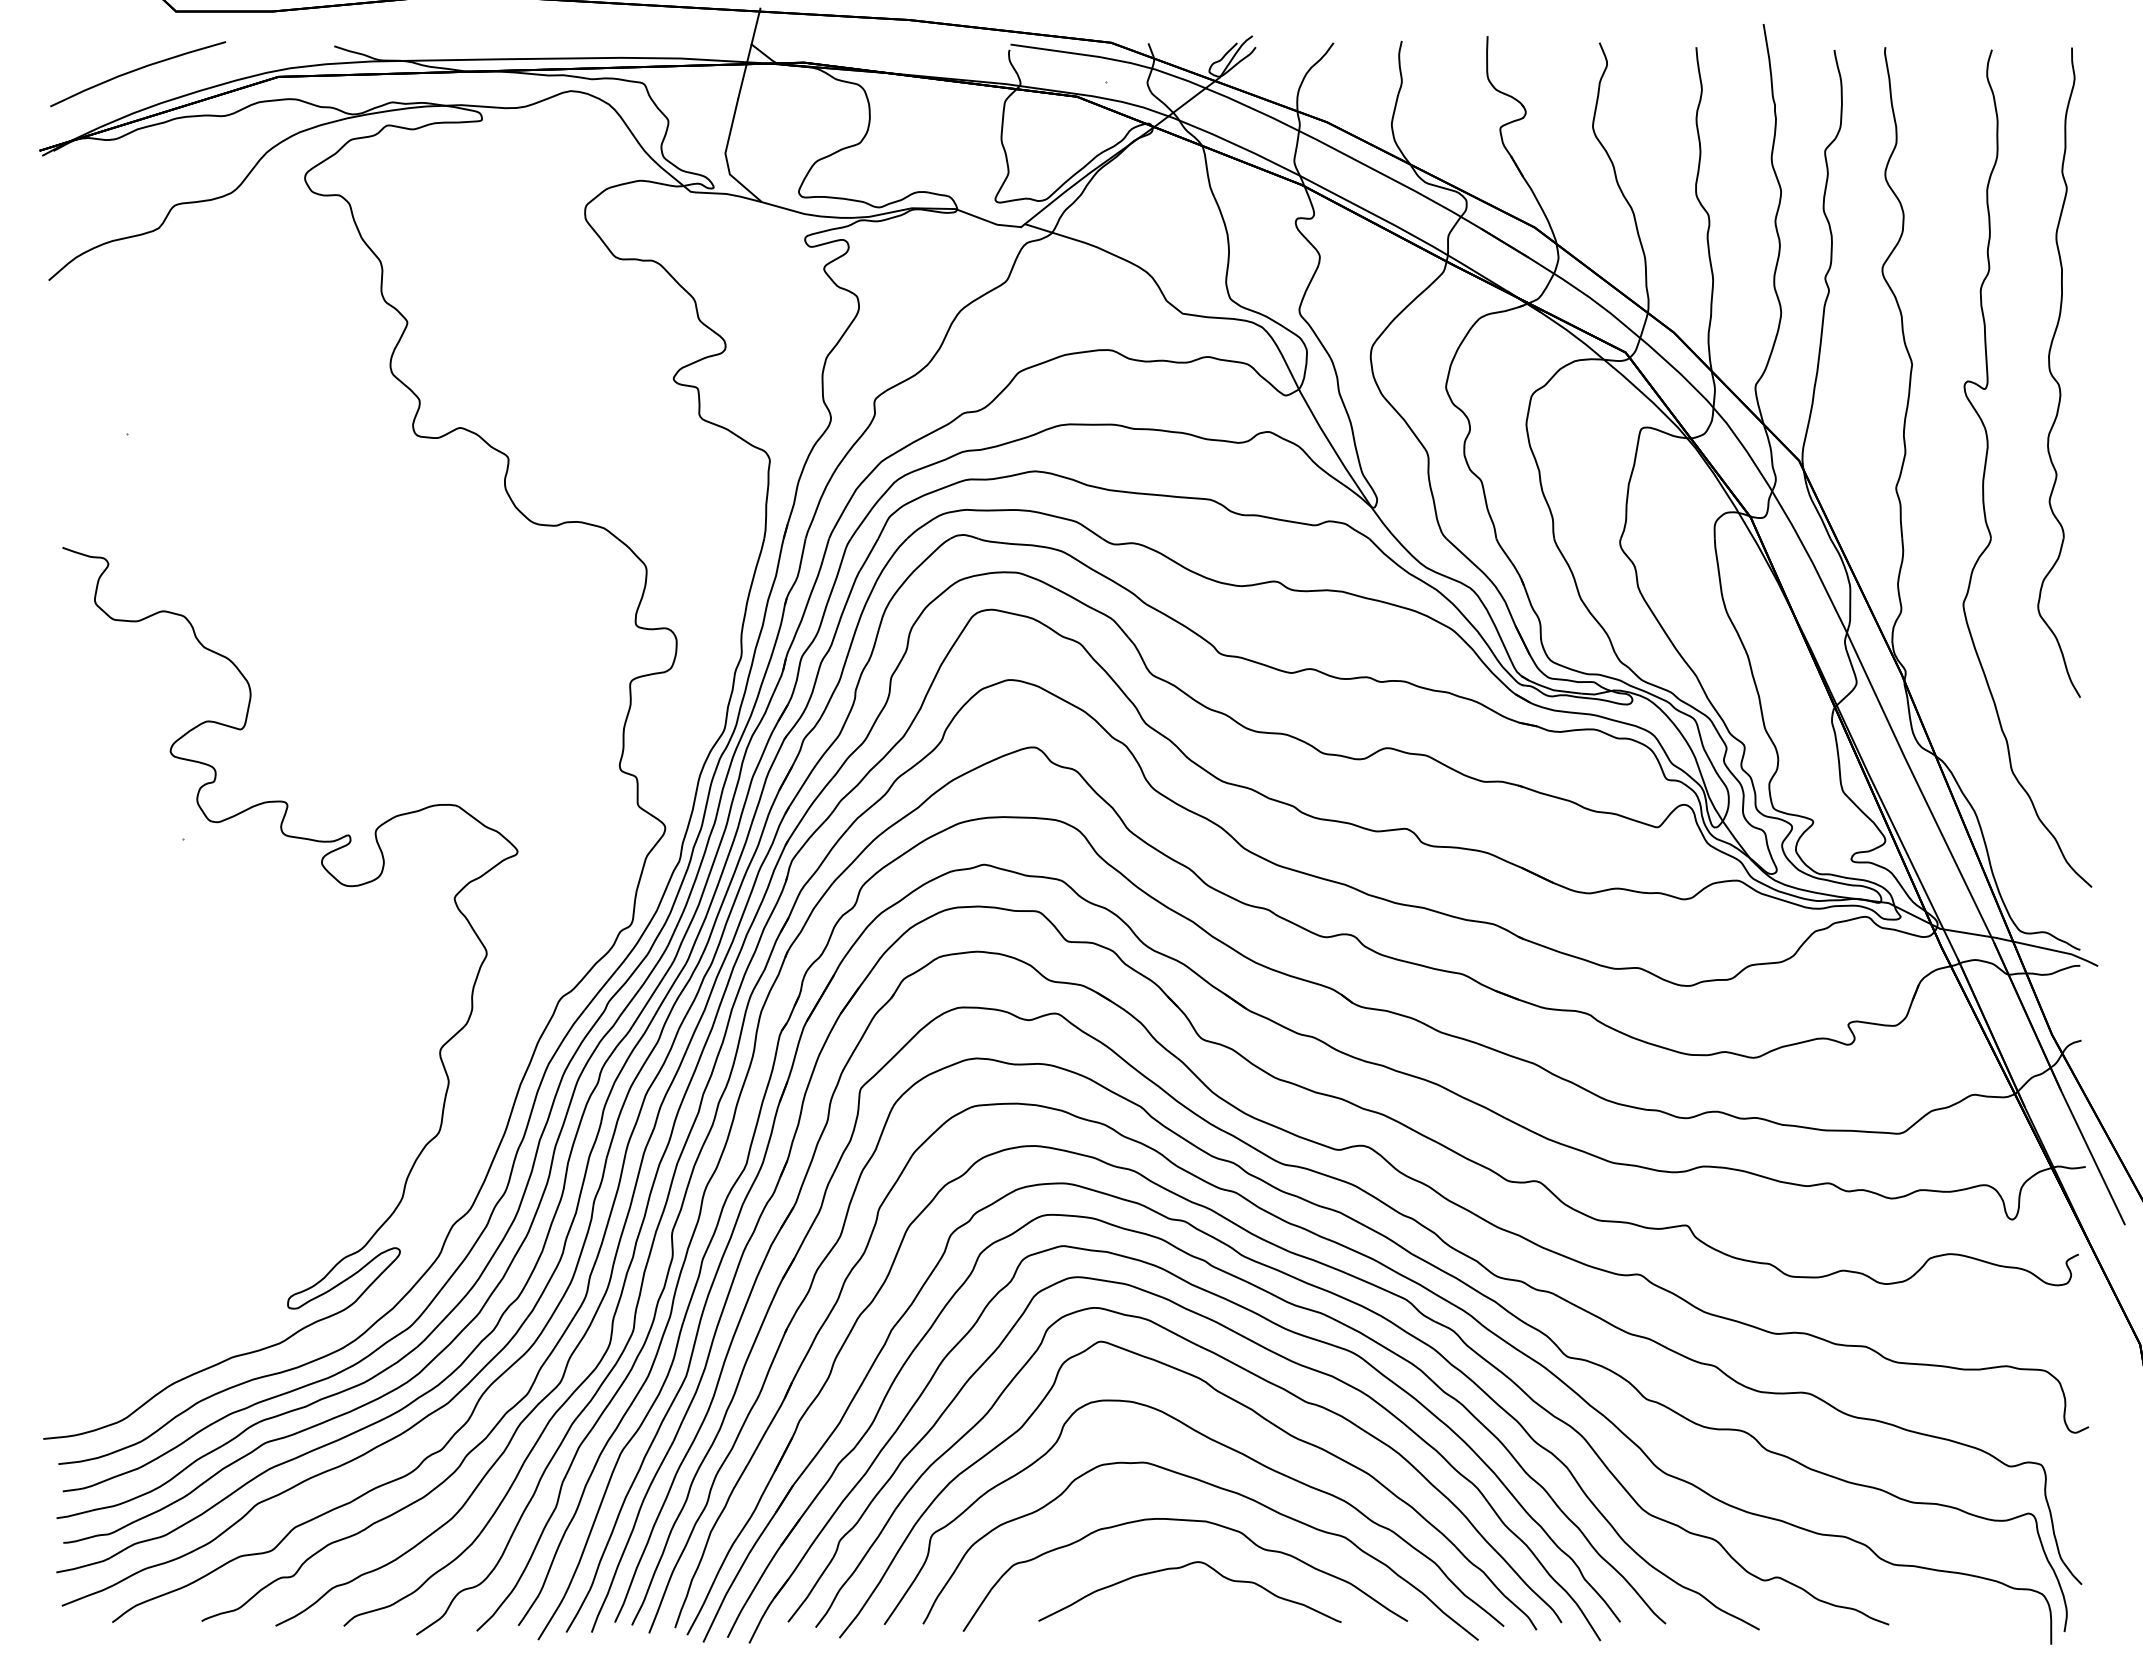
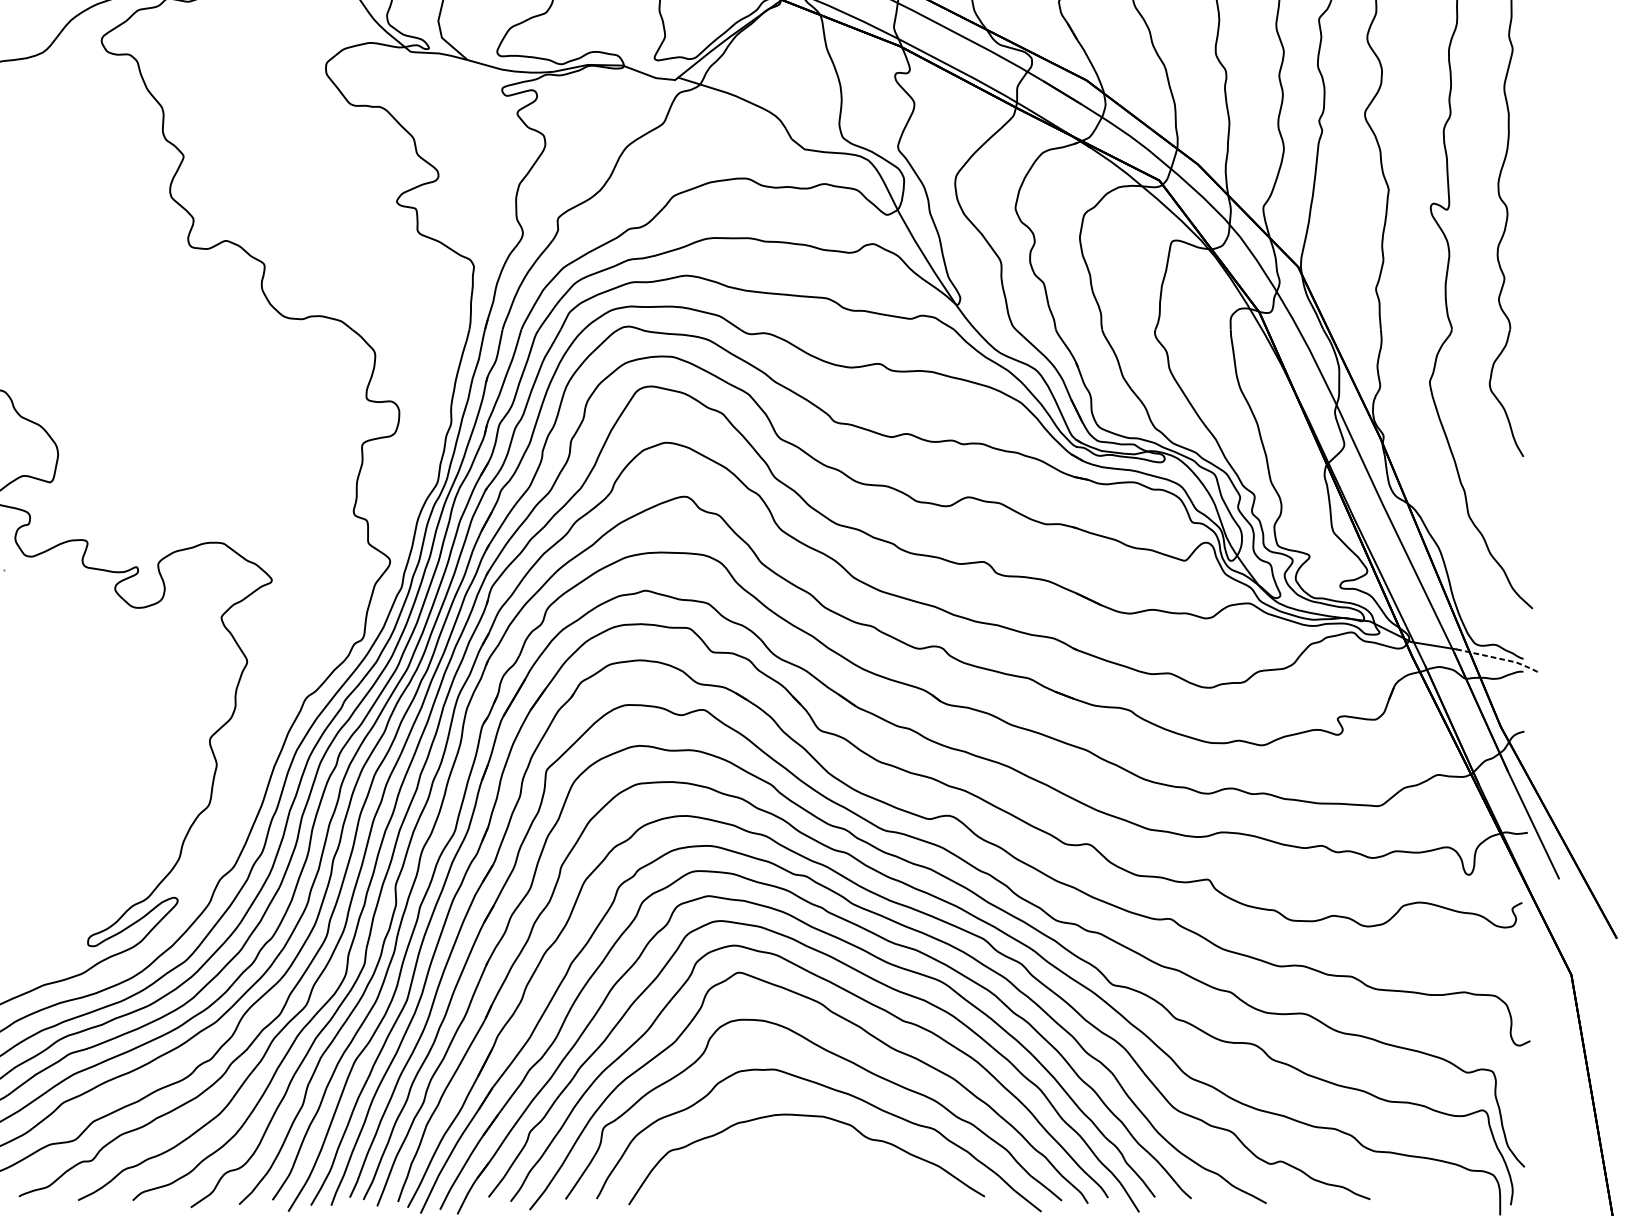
line: (2049, 949) -> (1498, 658), solid -> dashed
curve: (1181, 1568) -> (803, 1154), removed

